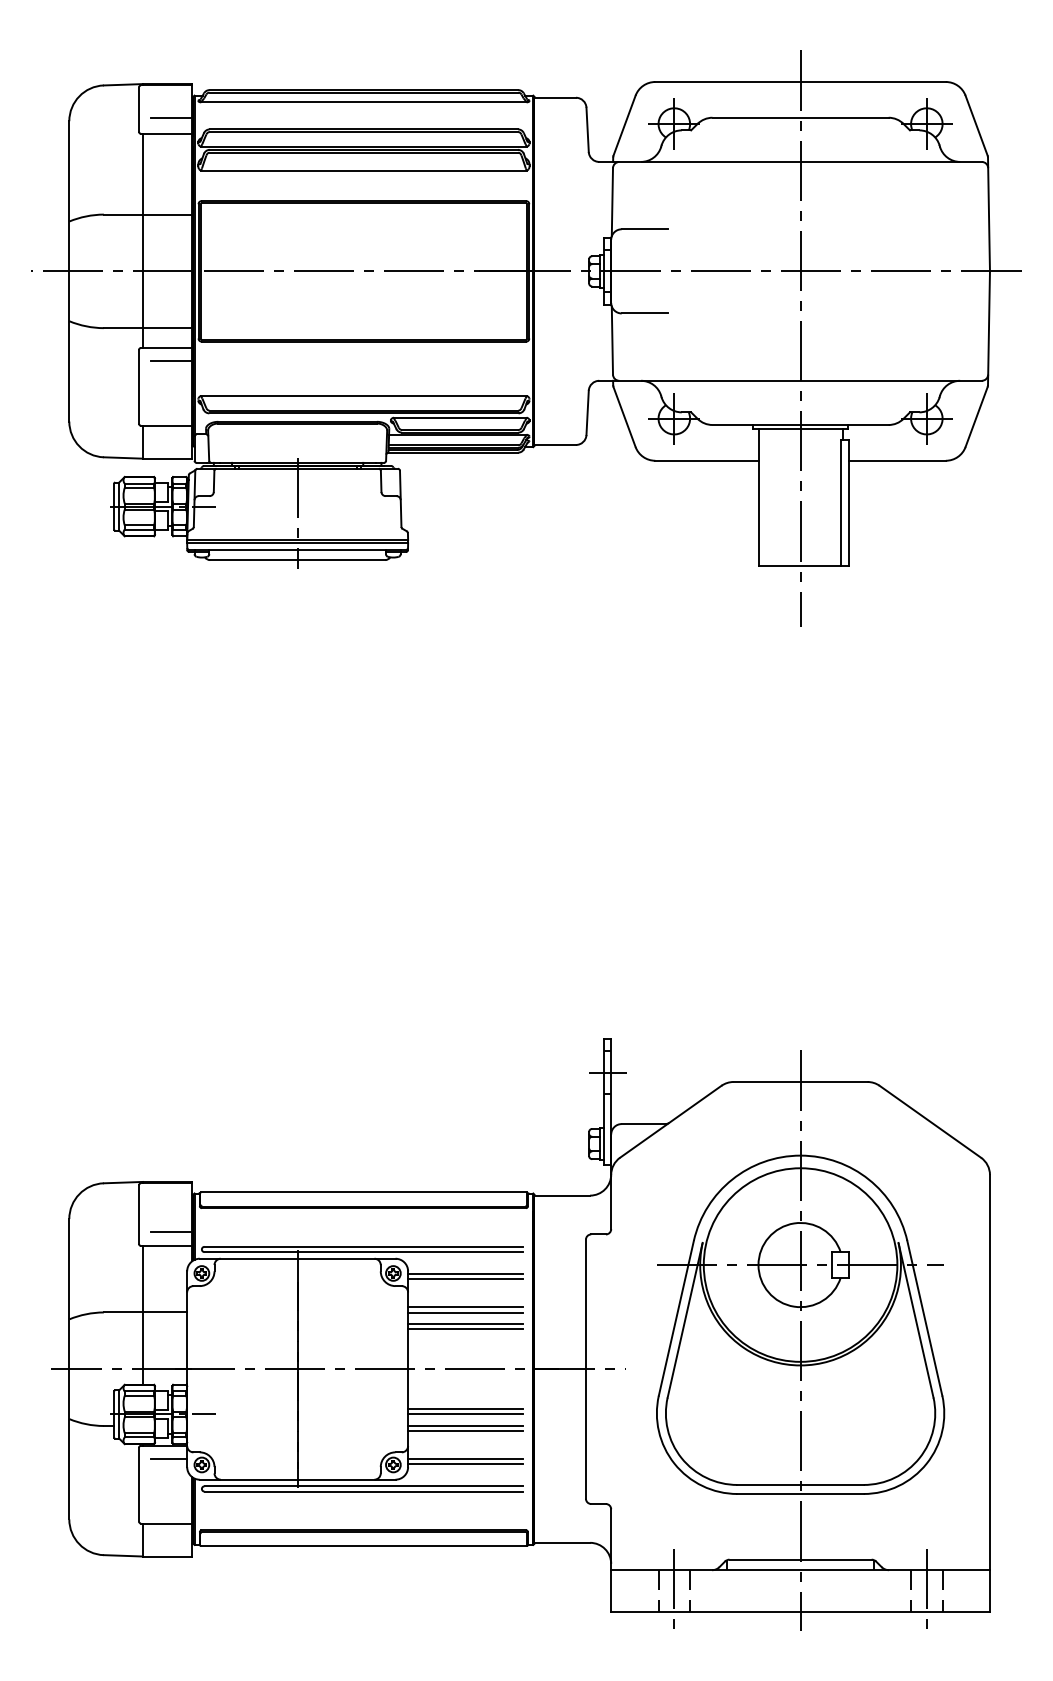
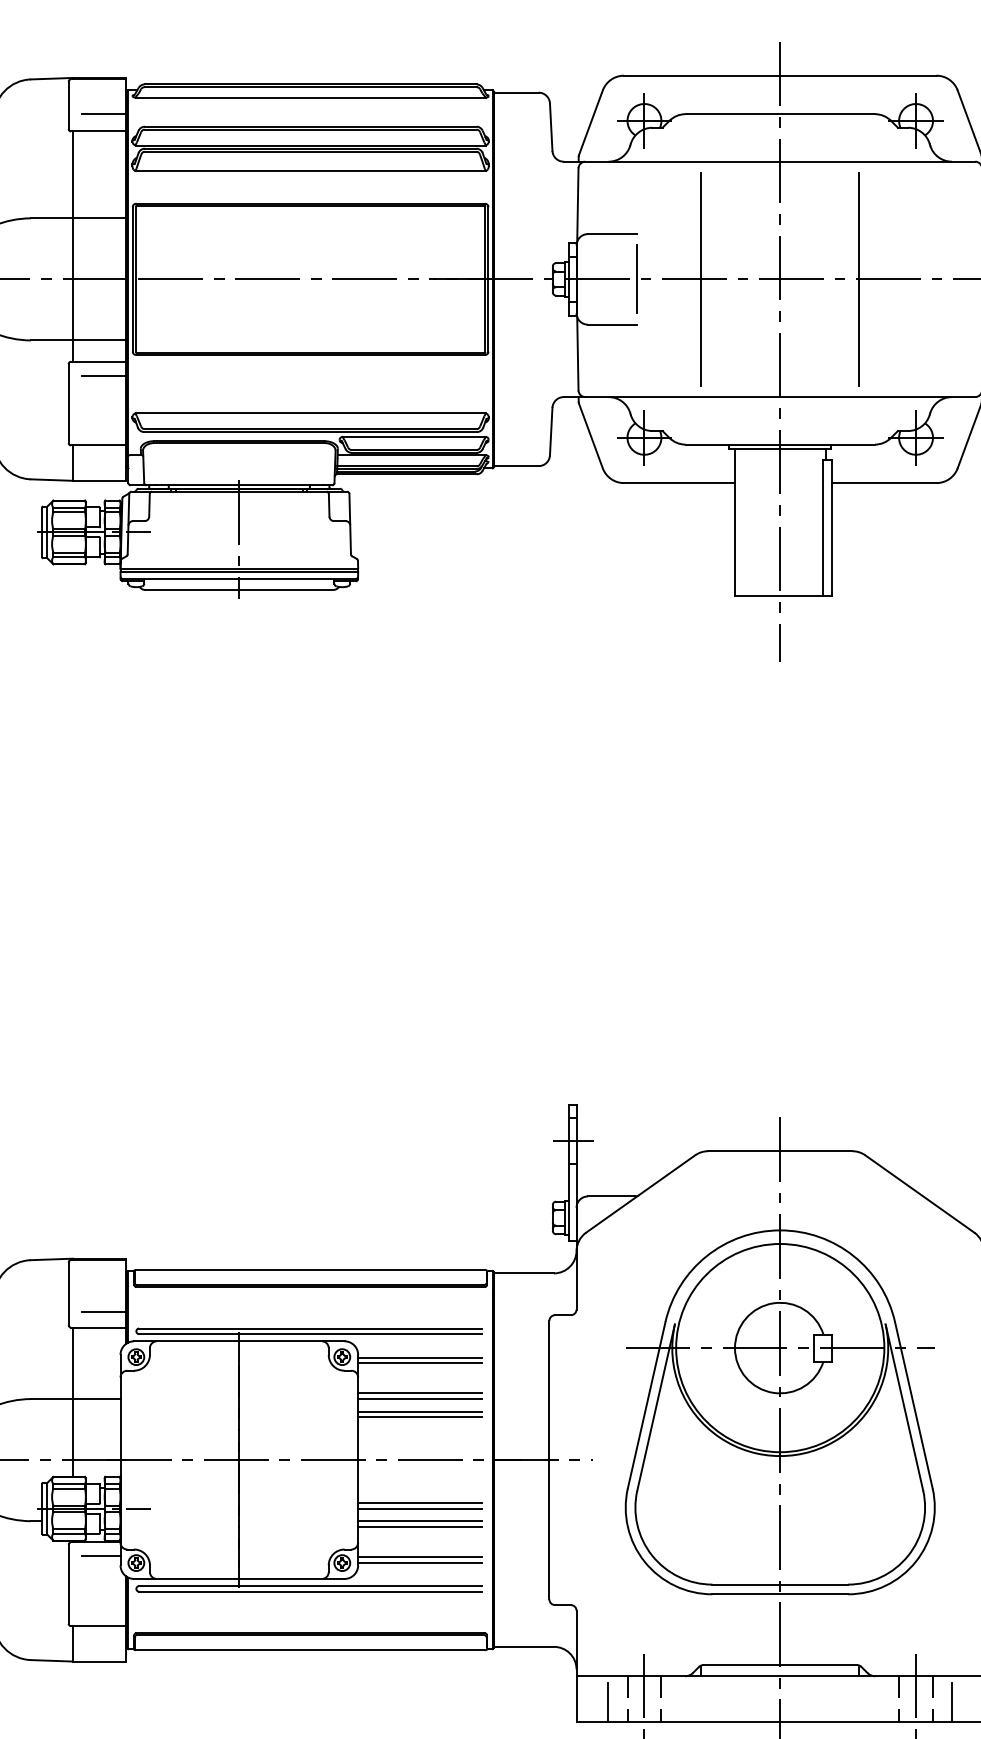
line: (667, 270) -> (637, 278), added
line: (726, 271) -> (700, 279), added
line: (874, 271) -> (859, 279), added
line: (640, 1594) -> (608, 1702), added
line: (960, 1594) -> (952, 1702), added

